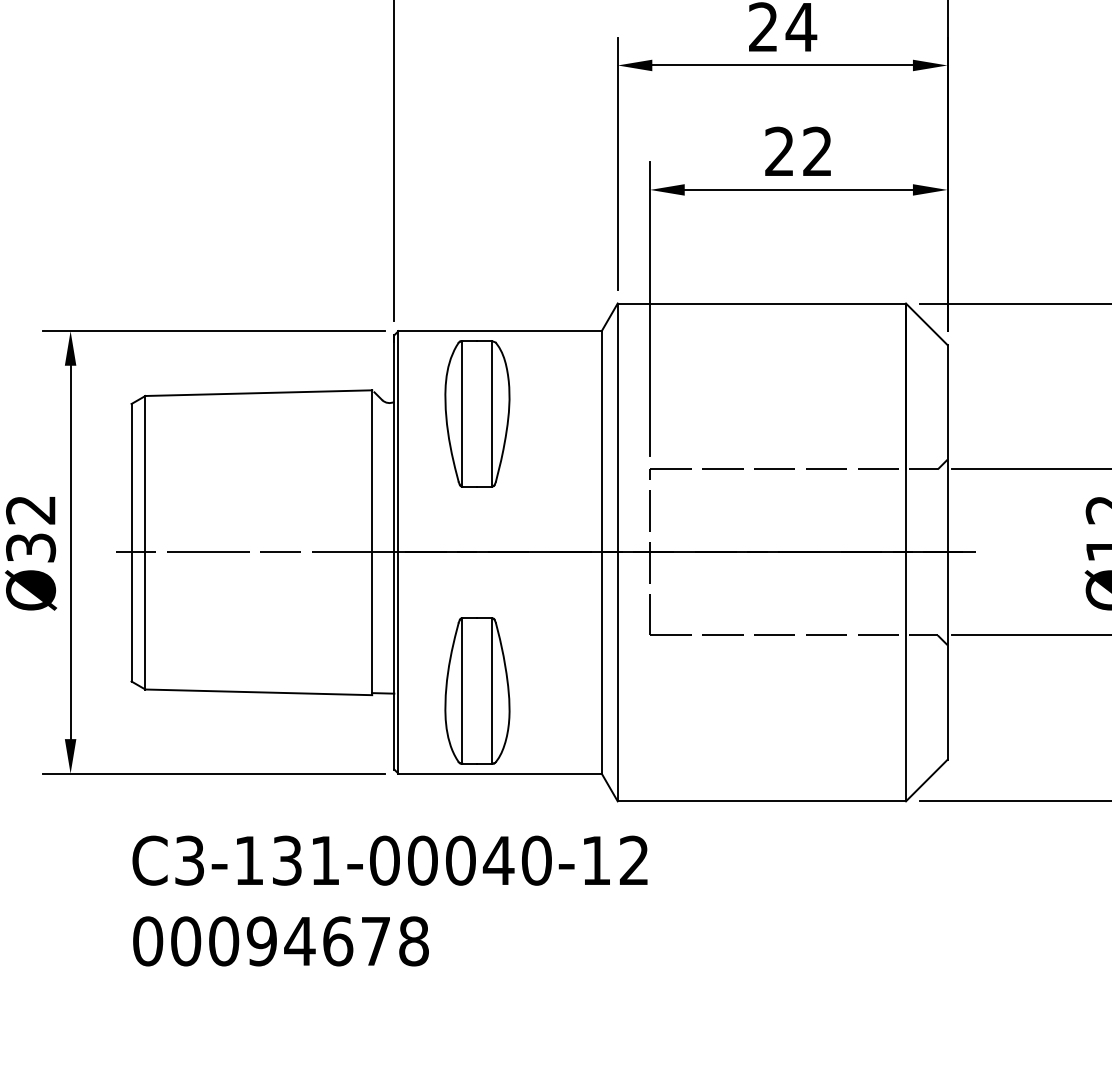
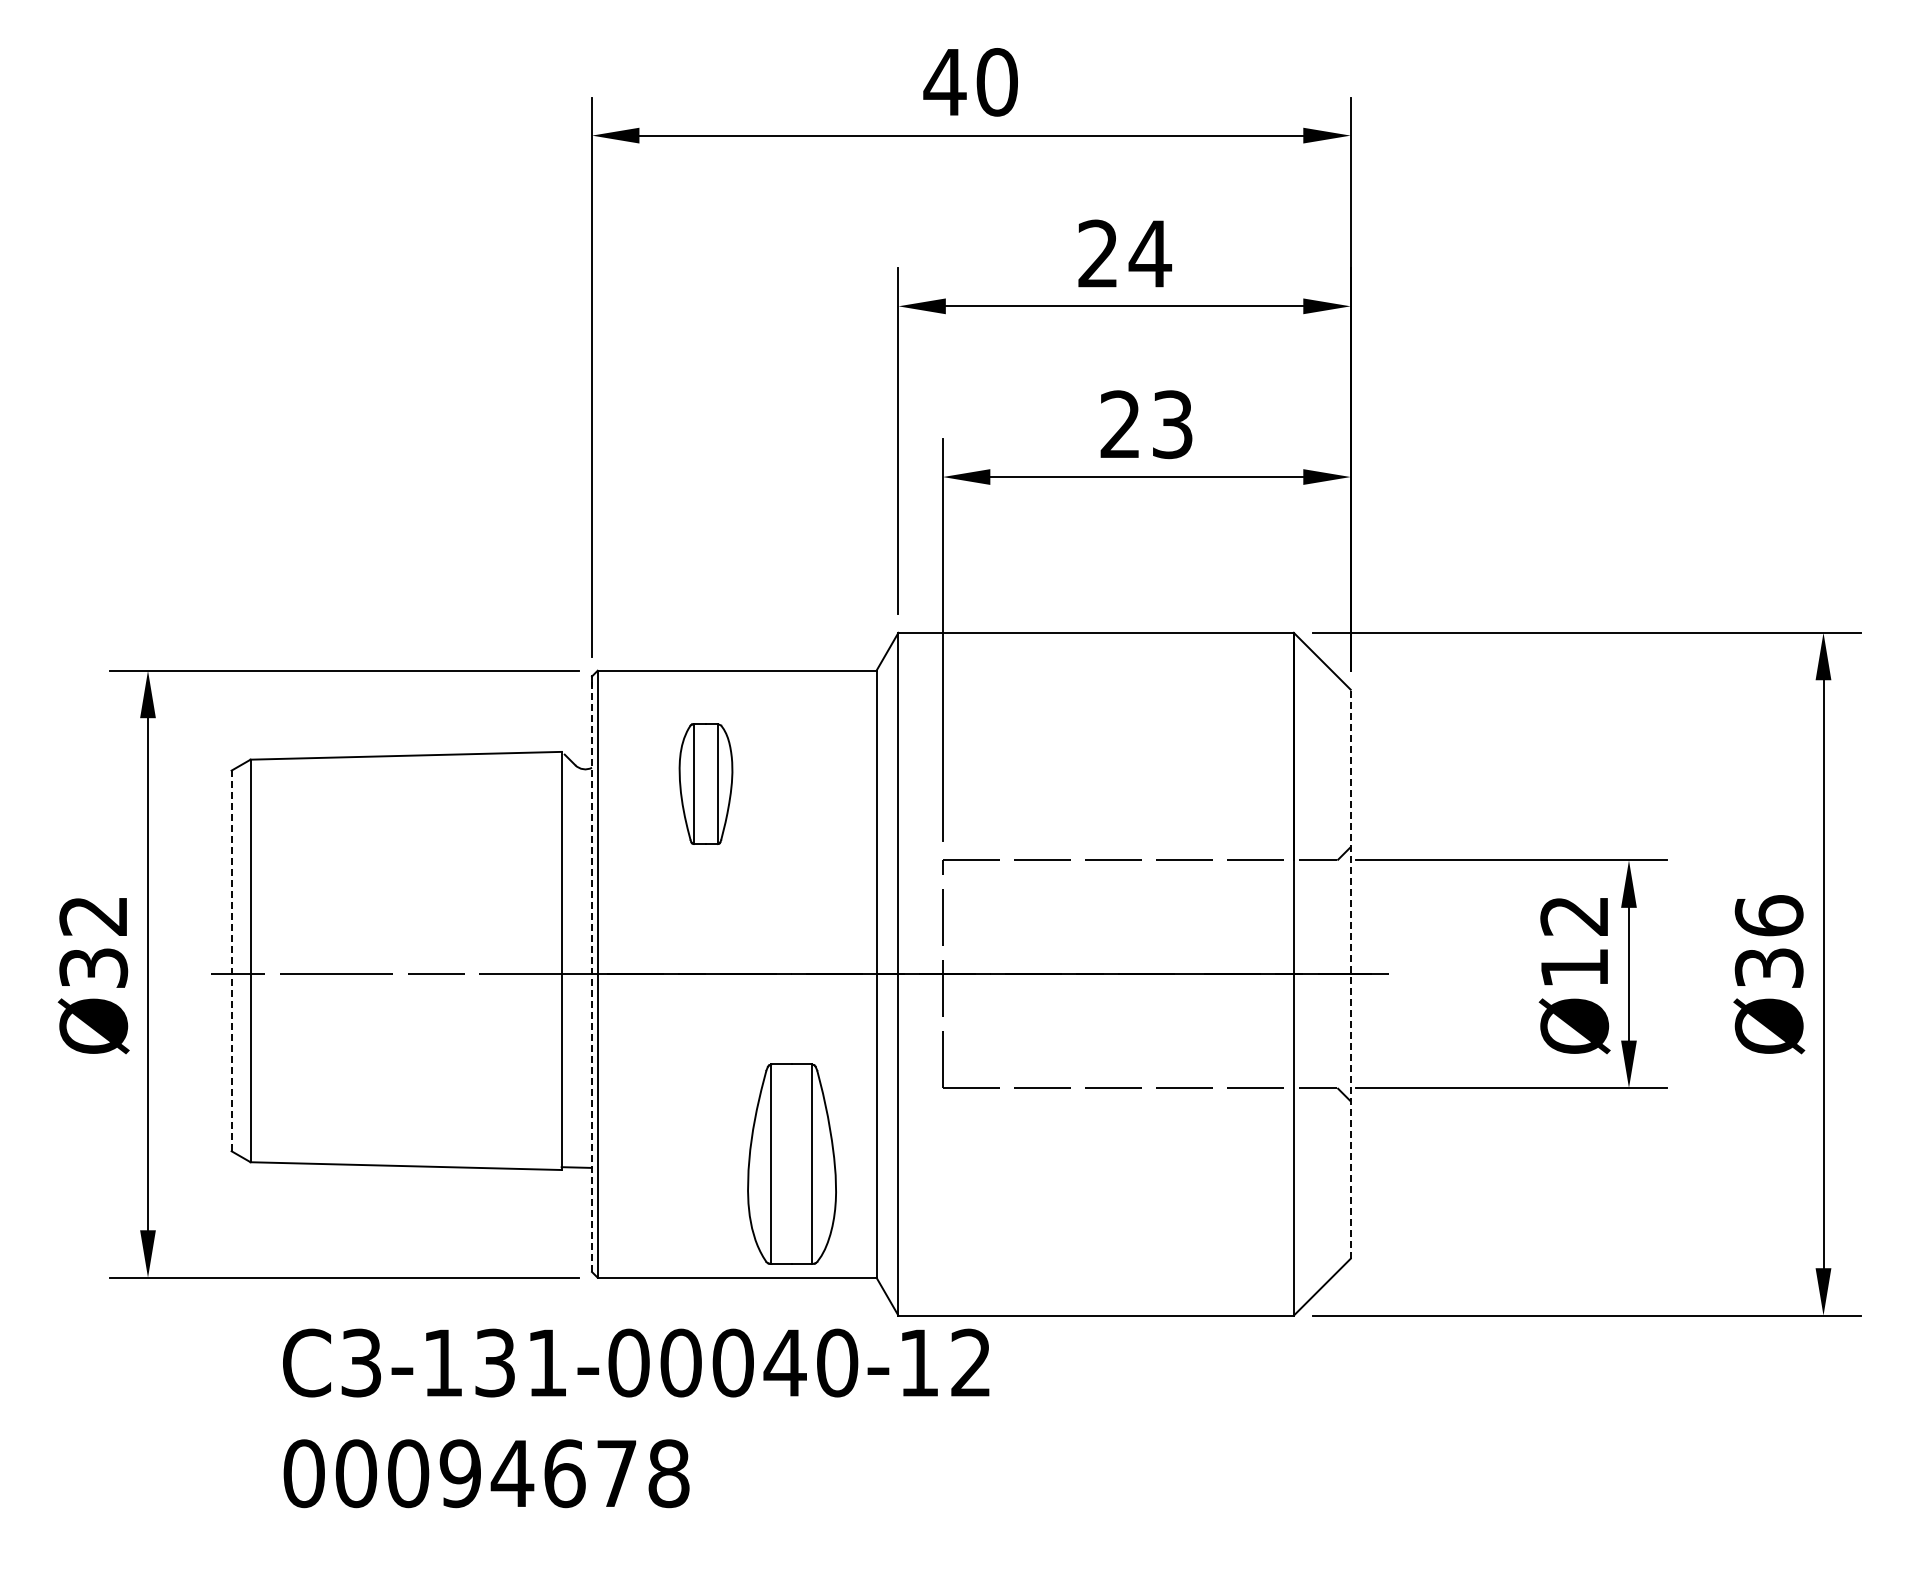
text: (817, 151) -> (1172, 424), 22 -> 23
part: (477, 413) -> (705, 783), size x0.6
line: (131, 542) -> (231, 960), solid -> dashed
line: (394, 552) -> (592, 974), solid -> dashed
line: (947, 552) -> (1350, 974), solid -> dashed
part: (477, 690) -> (791, 1163), moved
text: (390, 901) -> (636, 1418), moved

